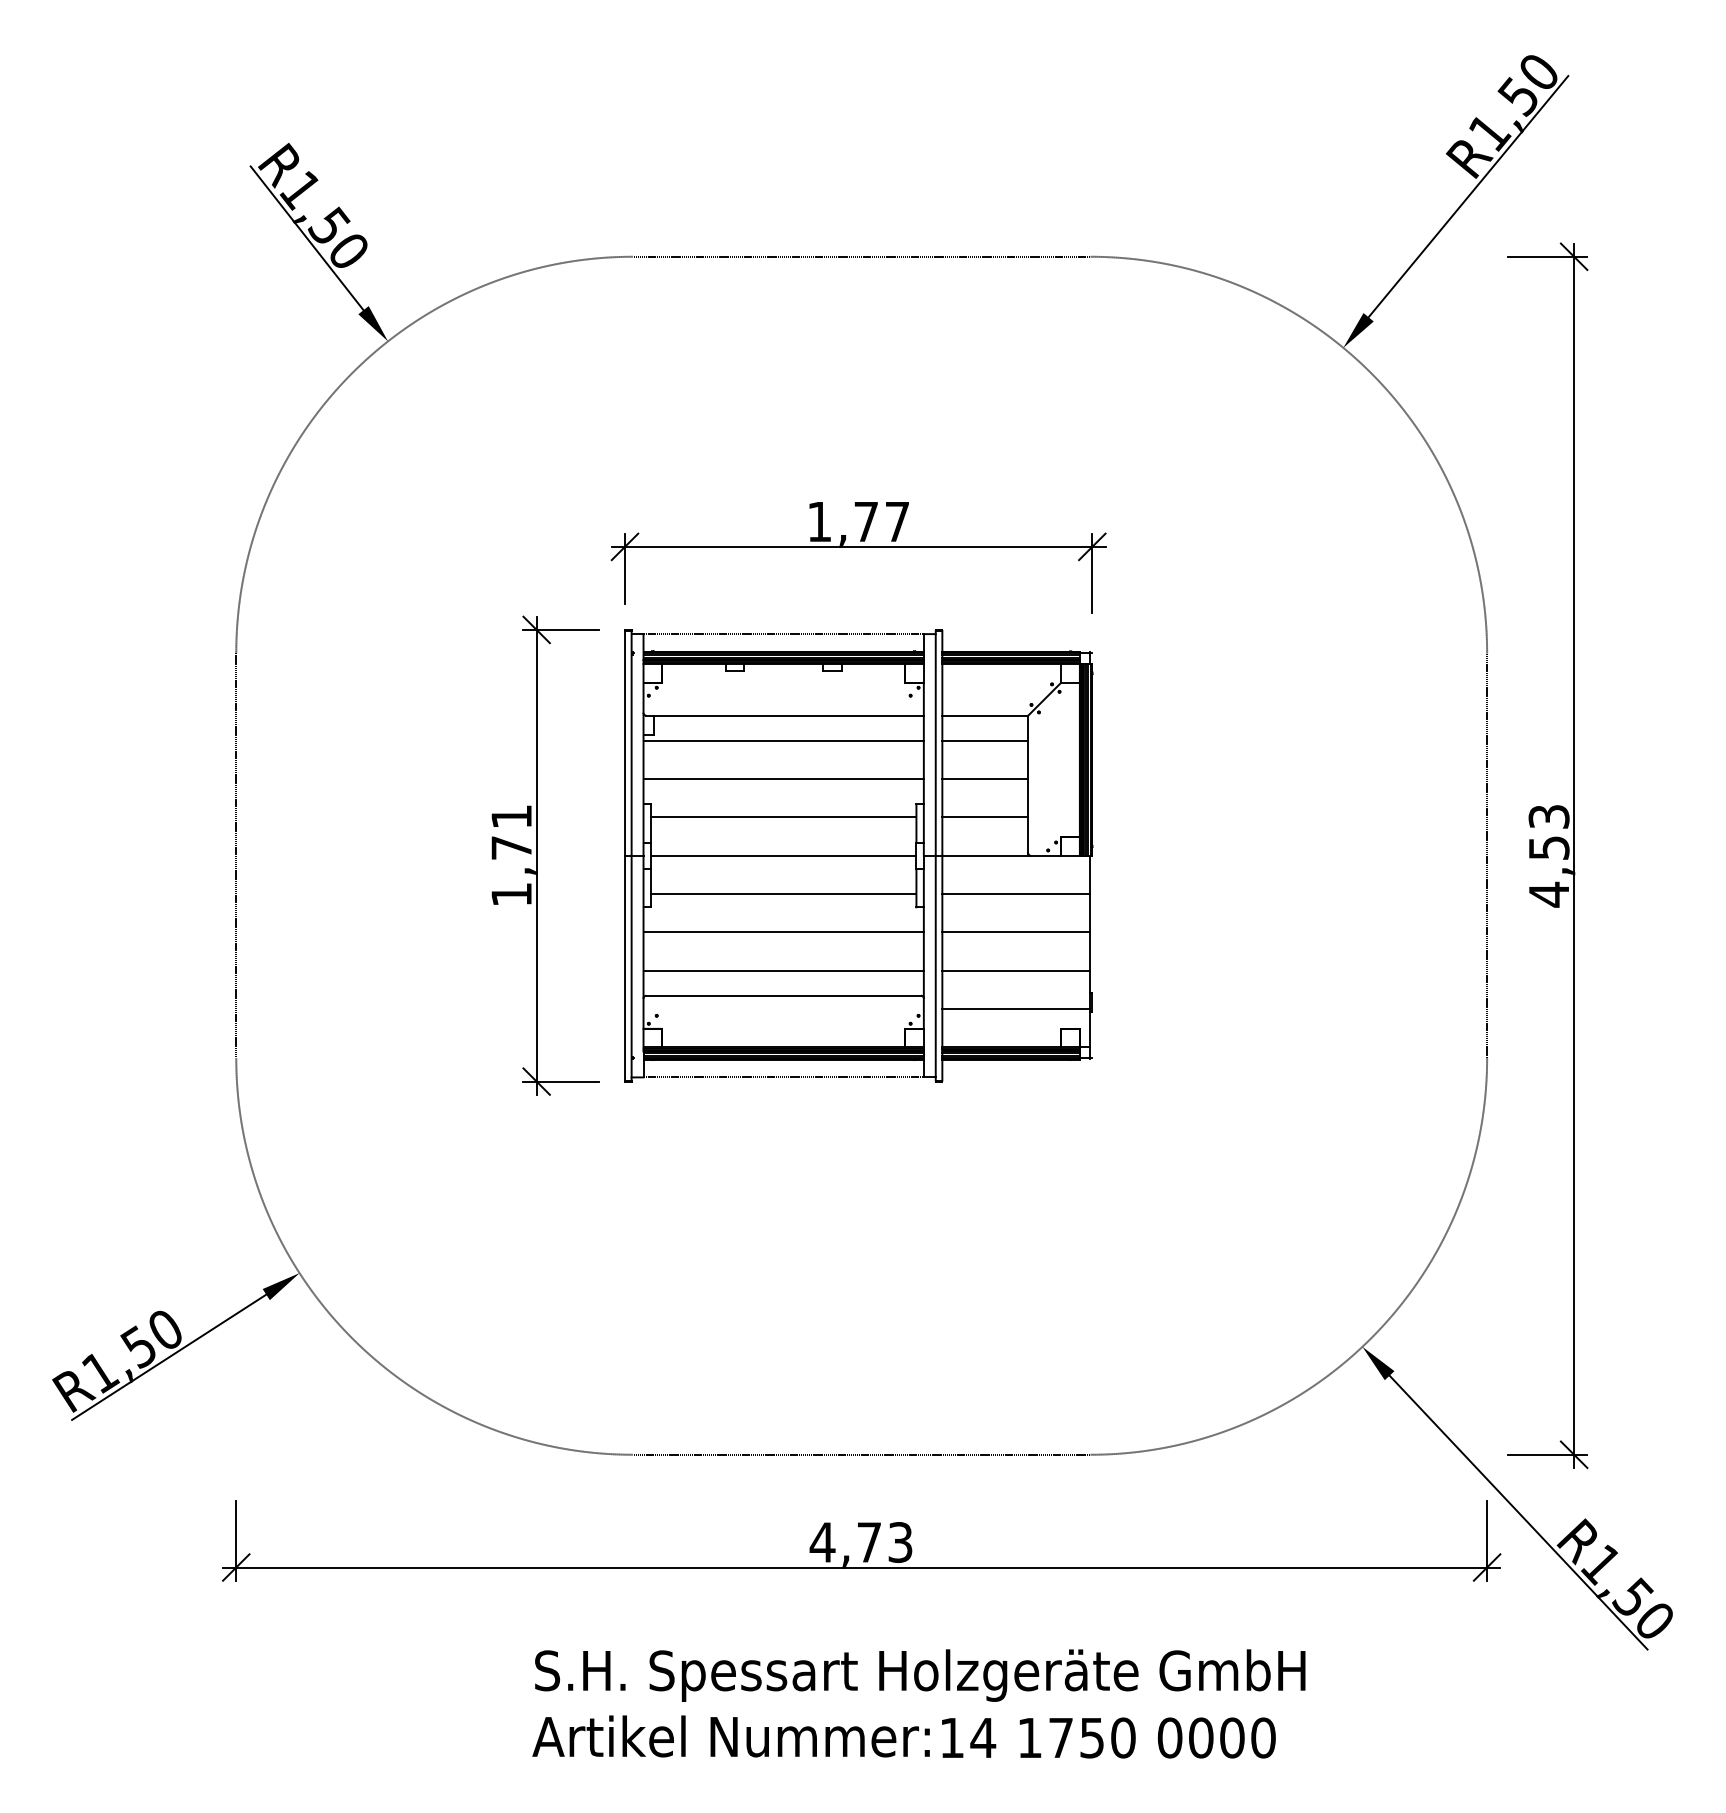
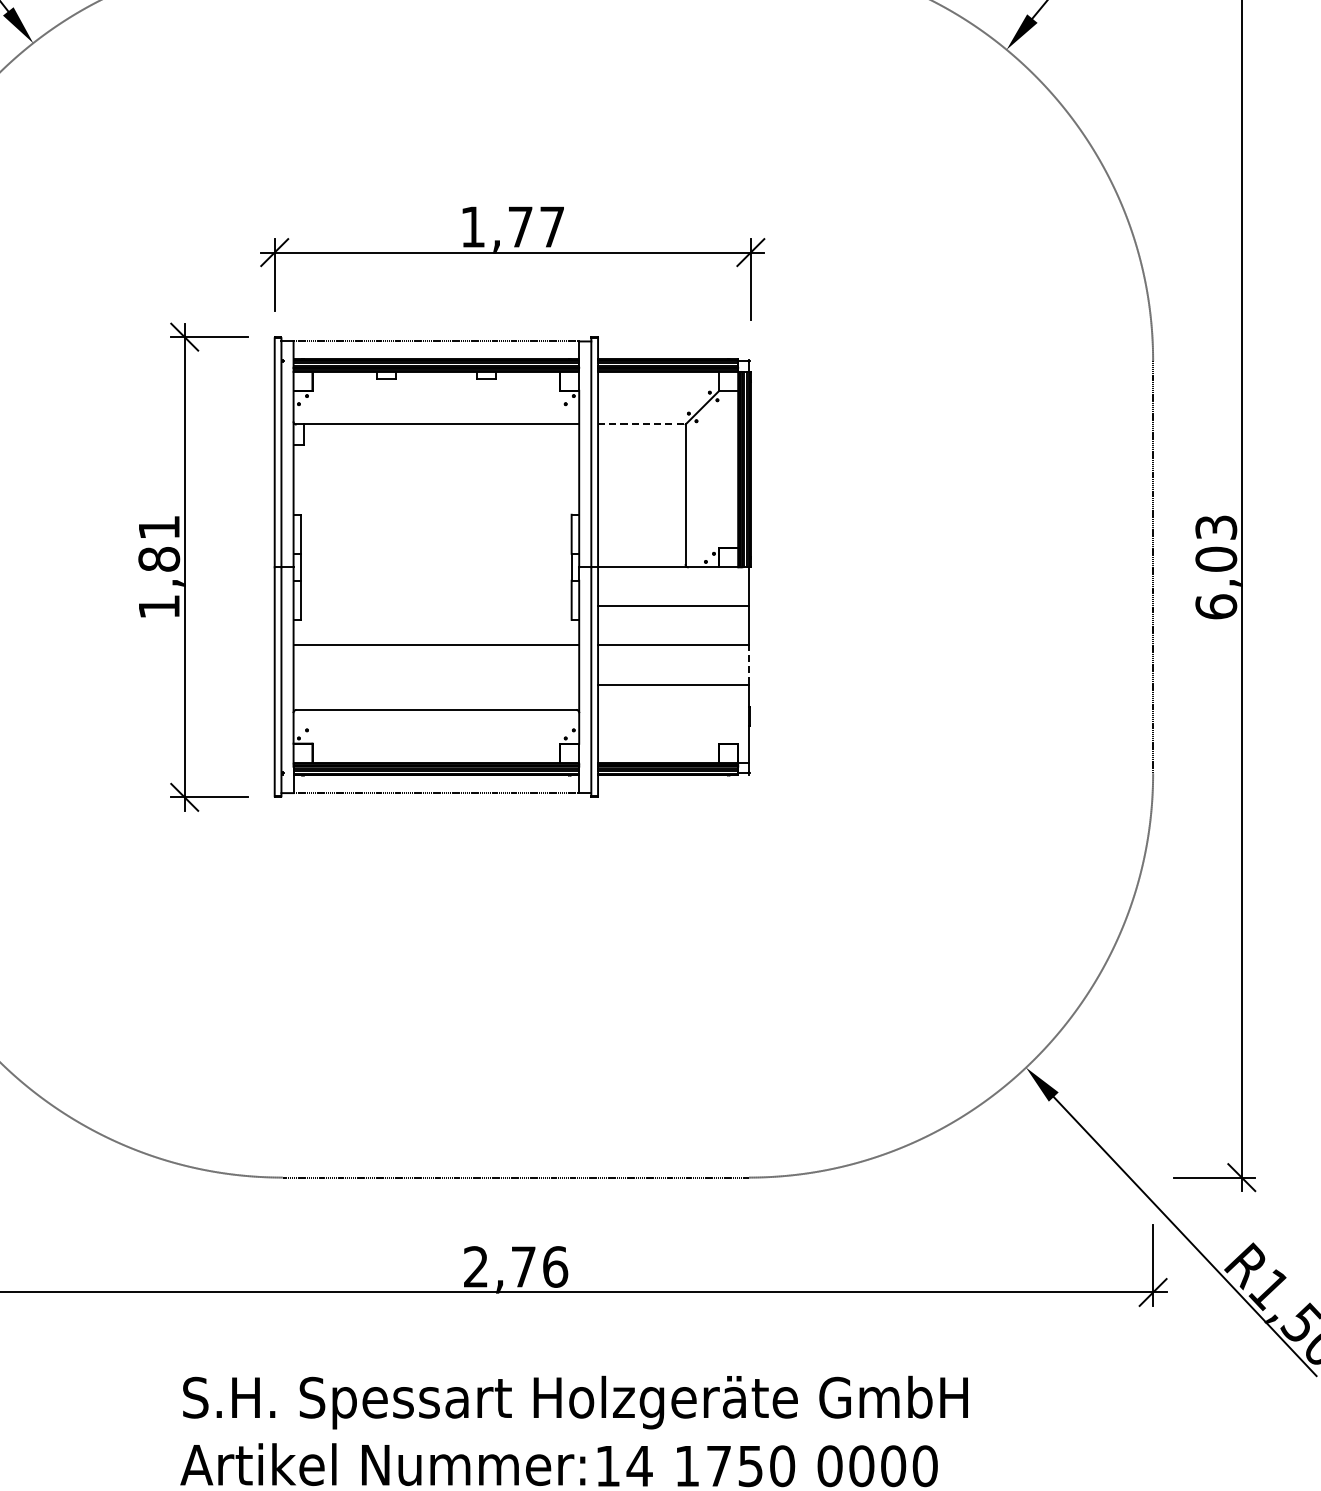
line: (985, 715) -> (642, 424), solid -> dashed
line: (783, 740) -> (436, 449), removed
line: (985, 740) -> (642, 449), removed
line: (783, 779) -> (436, 489), removed
line: (985, 779) -> (642, 489), removed
line: (783, 817) -> (436, 528), removed
line: (985, 817) -> (642, 528), removed
text: (511, 847) -> (159, 558), 1,71 -> 1,81
line: (783, 855) -> (436, 567), removed
text: (1548, 871) -> (1215, 583), 4,53 -> 6,03
line: (783, 894) -> (436, 606), removed
line: (1090, 951) -> (749, 664), solid -> dashed
line: (783, 970) -> (436, 684), removed
line: (1016, 1009) -> (673, 723), removed
text: (861, 1542) -> (515, 1267), 4,73 -> 2,76

